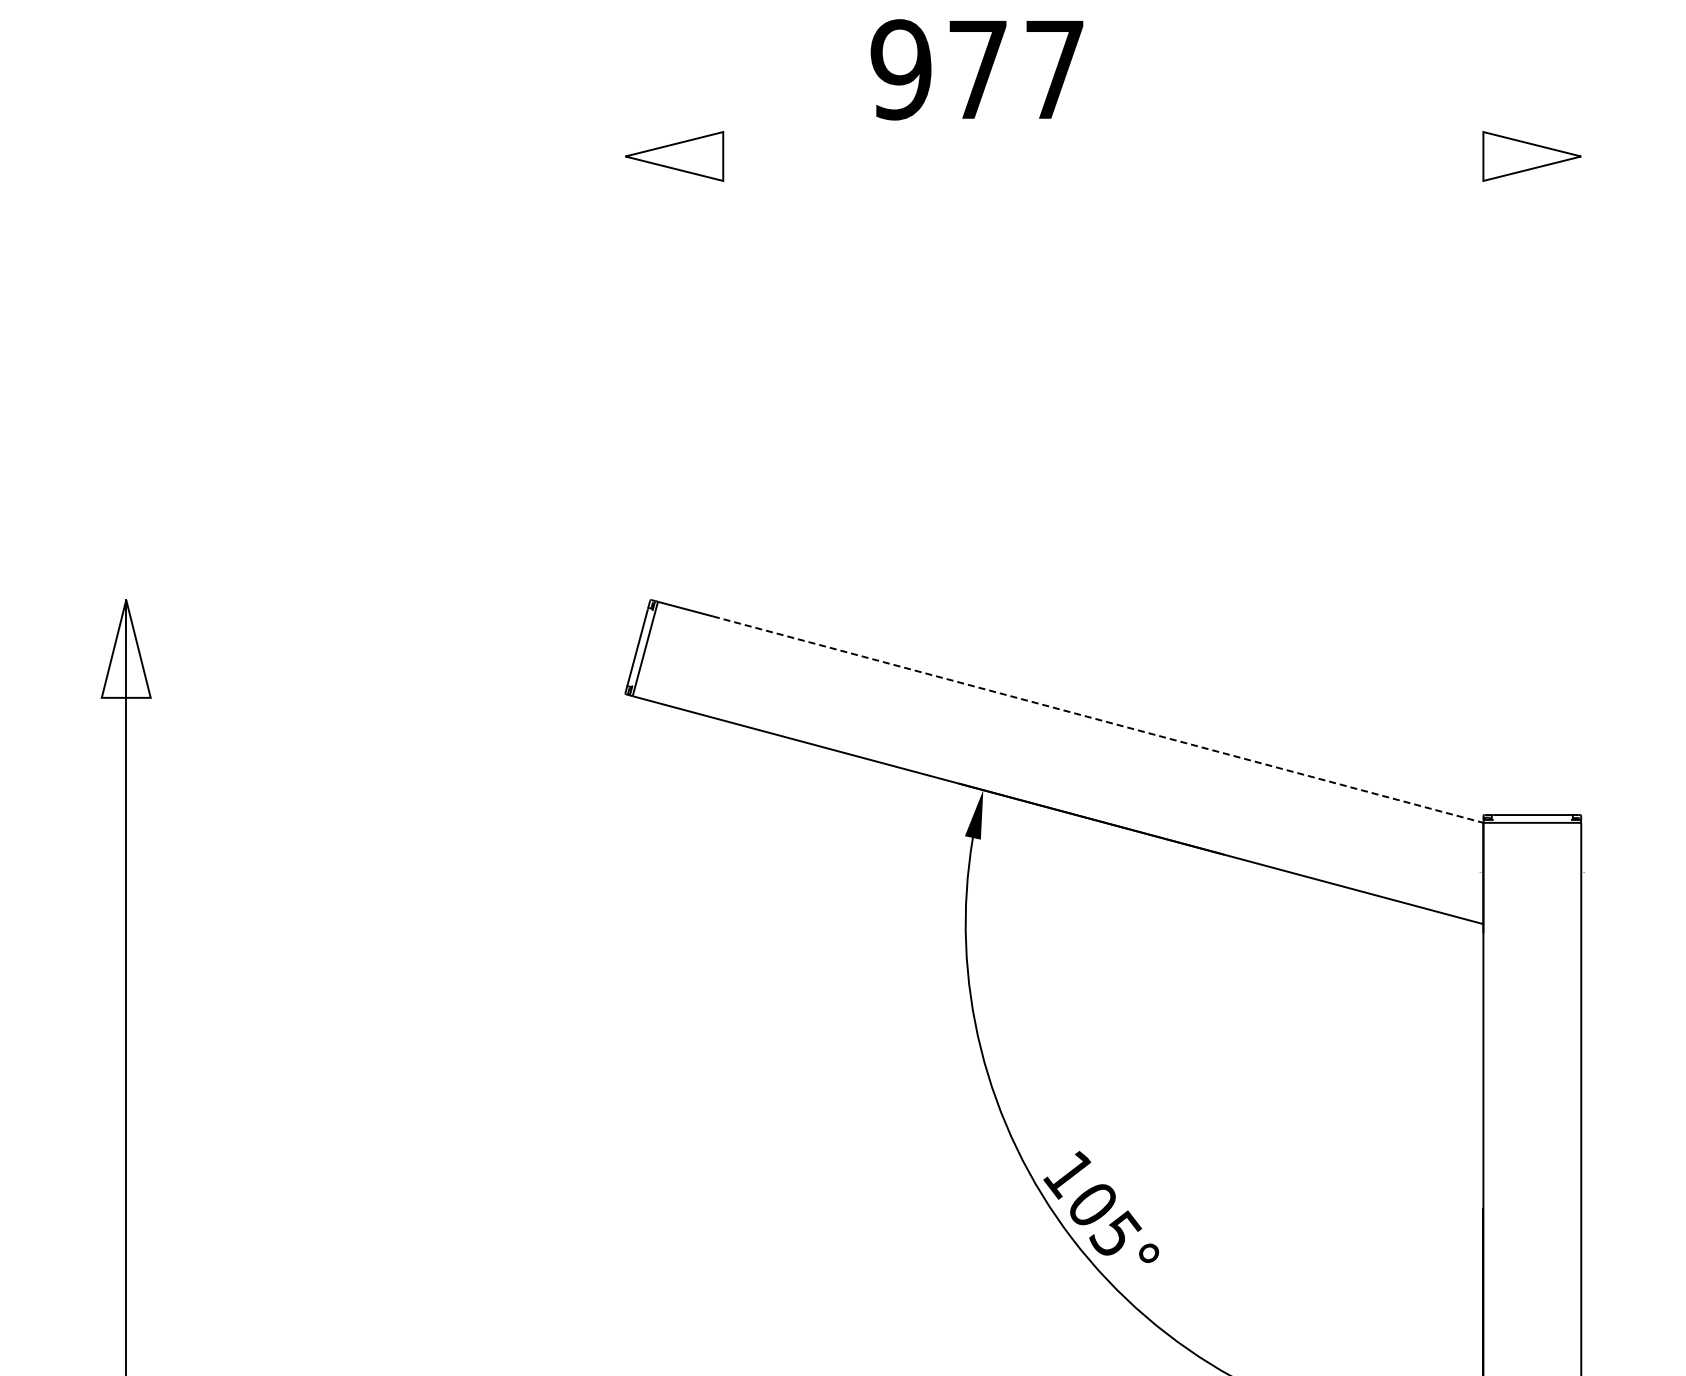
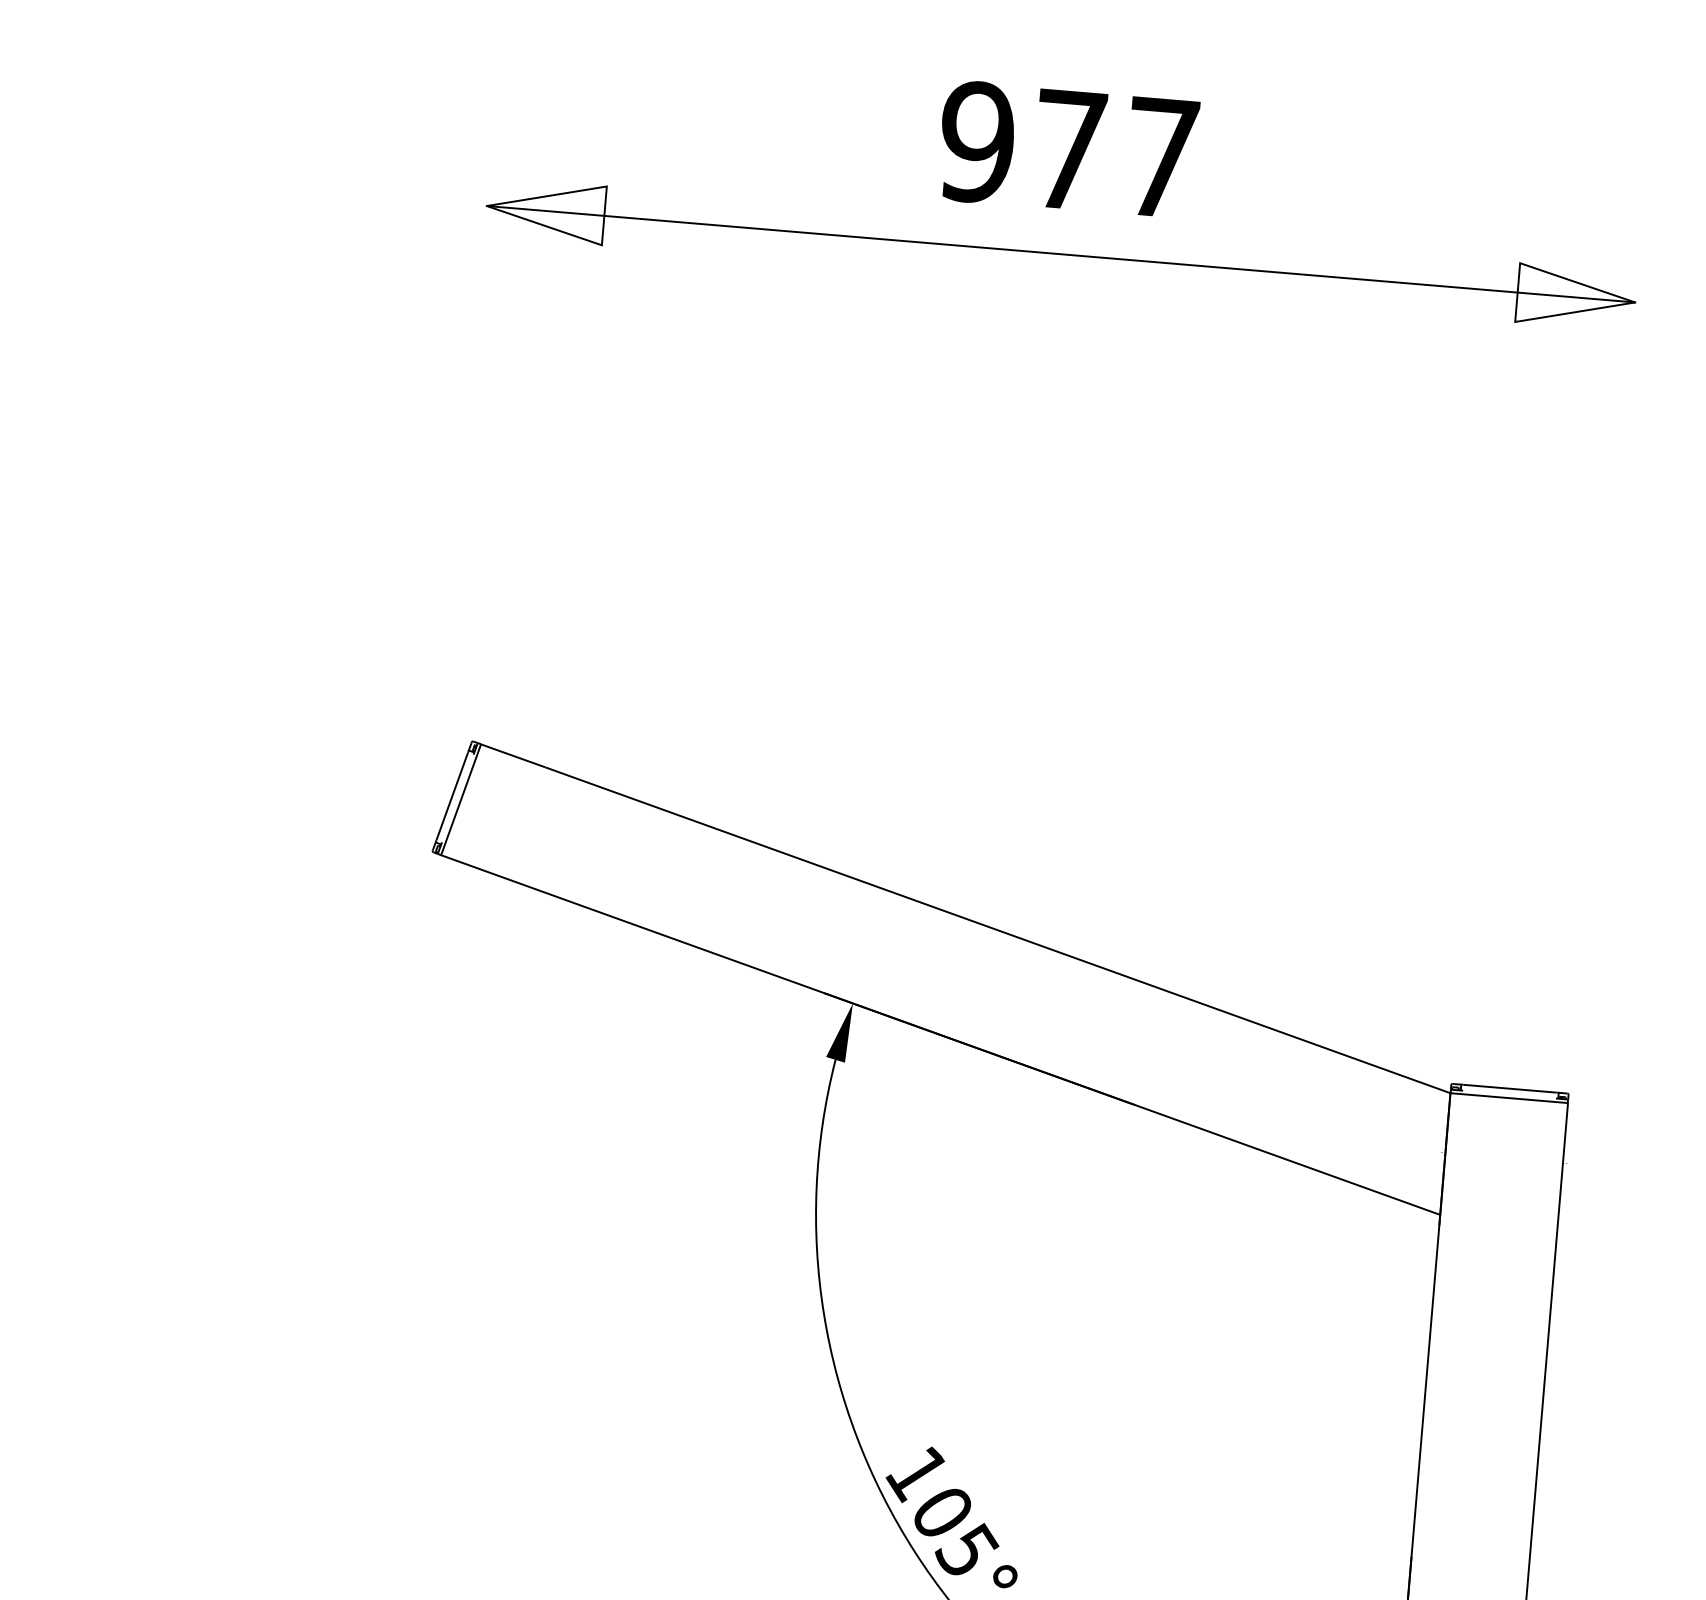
text: (976, 69) -> (1067, 149), moved
line: (1103, 156) -> (1061, 254), added
line: (1098, 719) -> (998, 930), dashed -> solid

